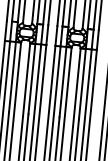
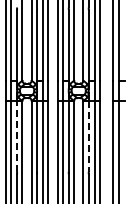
line: (12, 75) -> (17, 135), solid -> dashed
line: (82, 83) -> (88, 136), solid -> dashed

